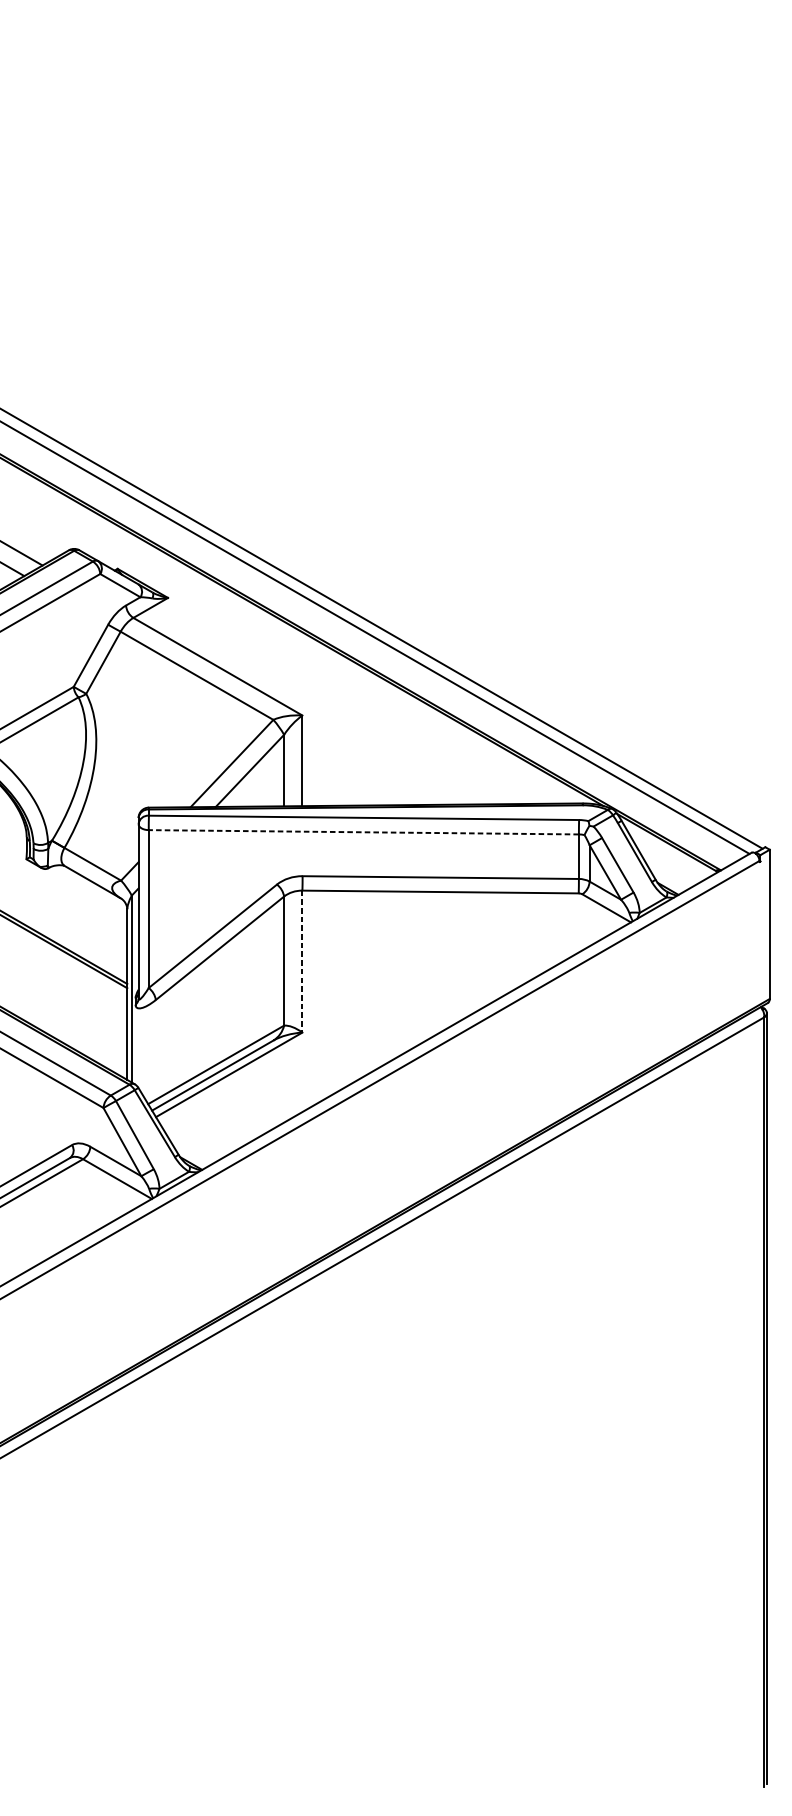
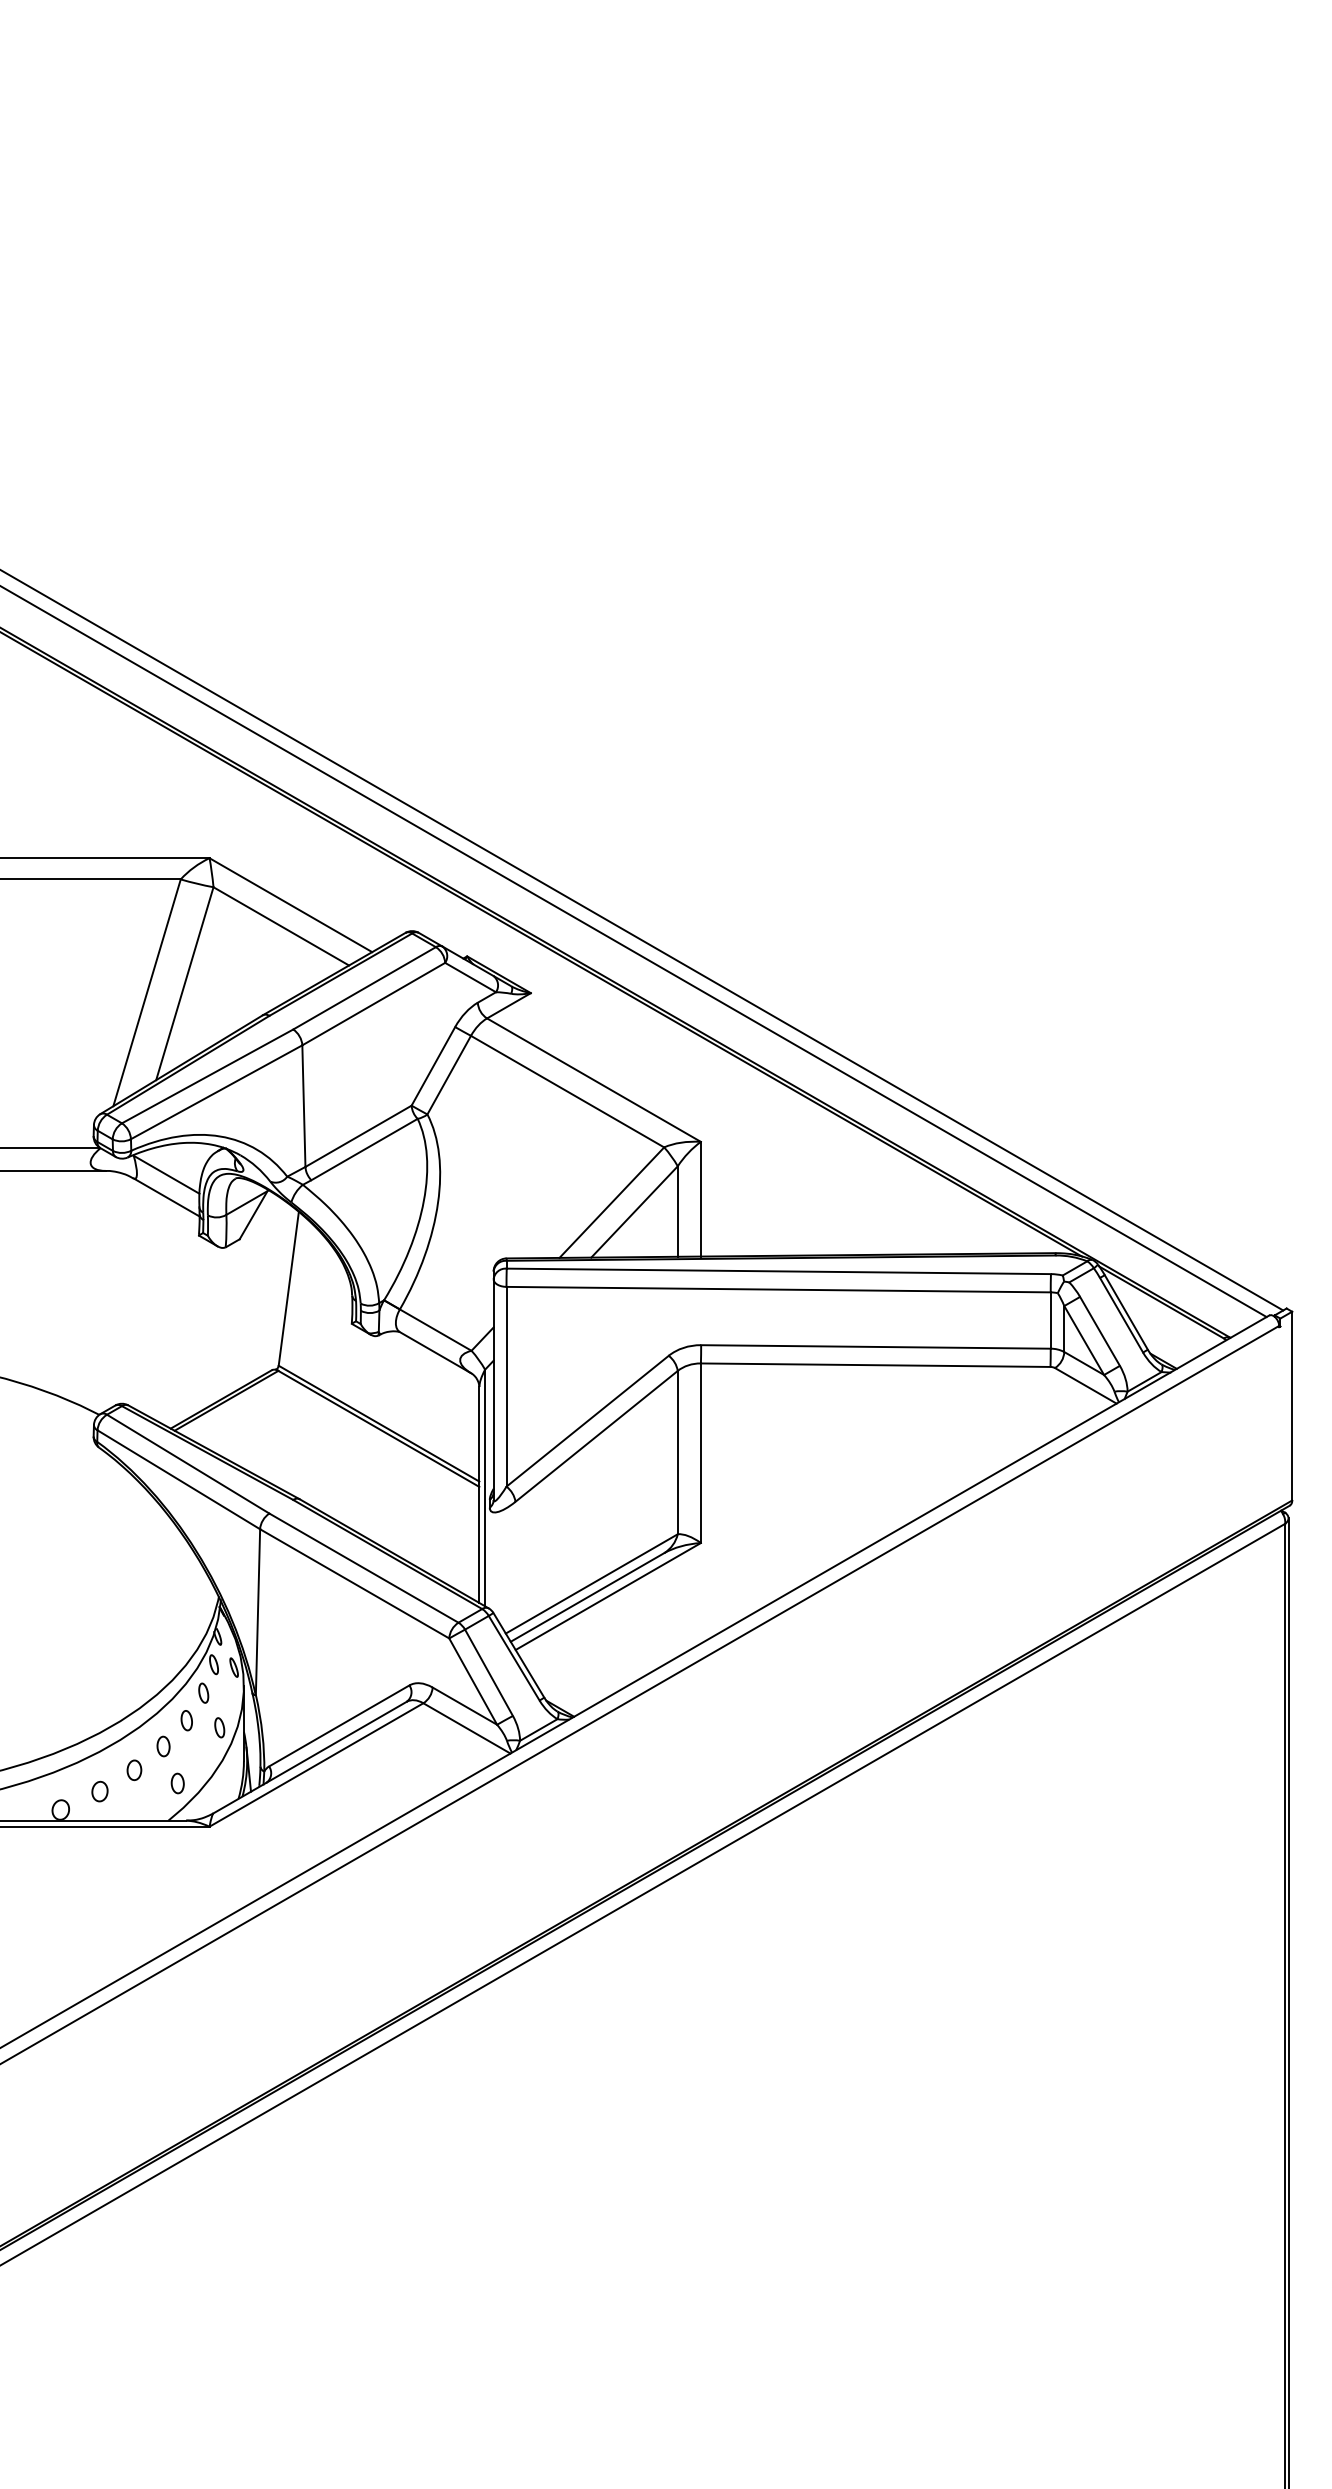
line: (363, 832) -> (778, 1289), dashed -> solid
line: (302, 961) -> (700, 1453), dashed -> solid

